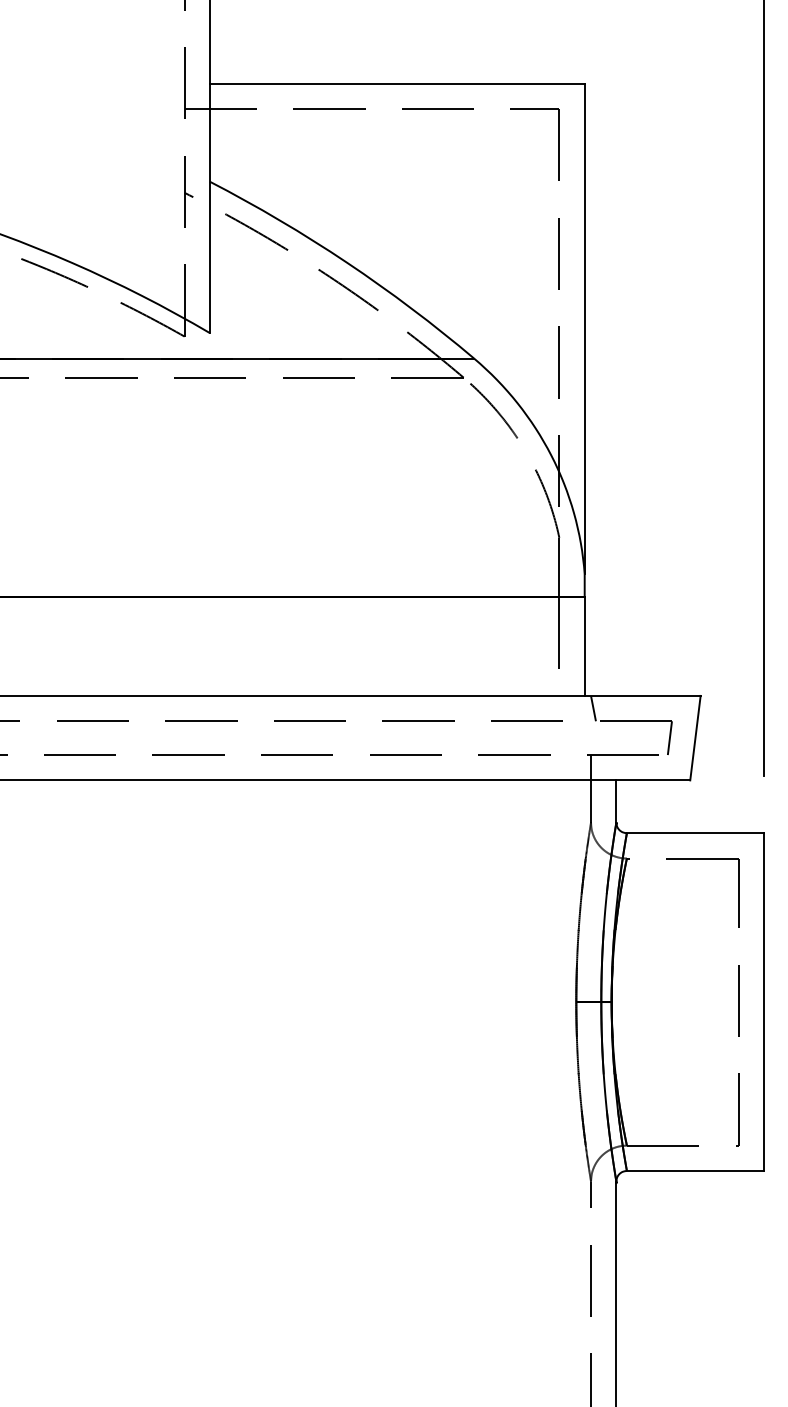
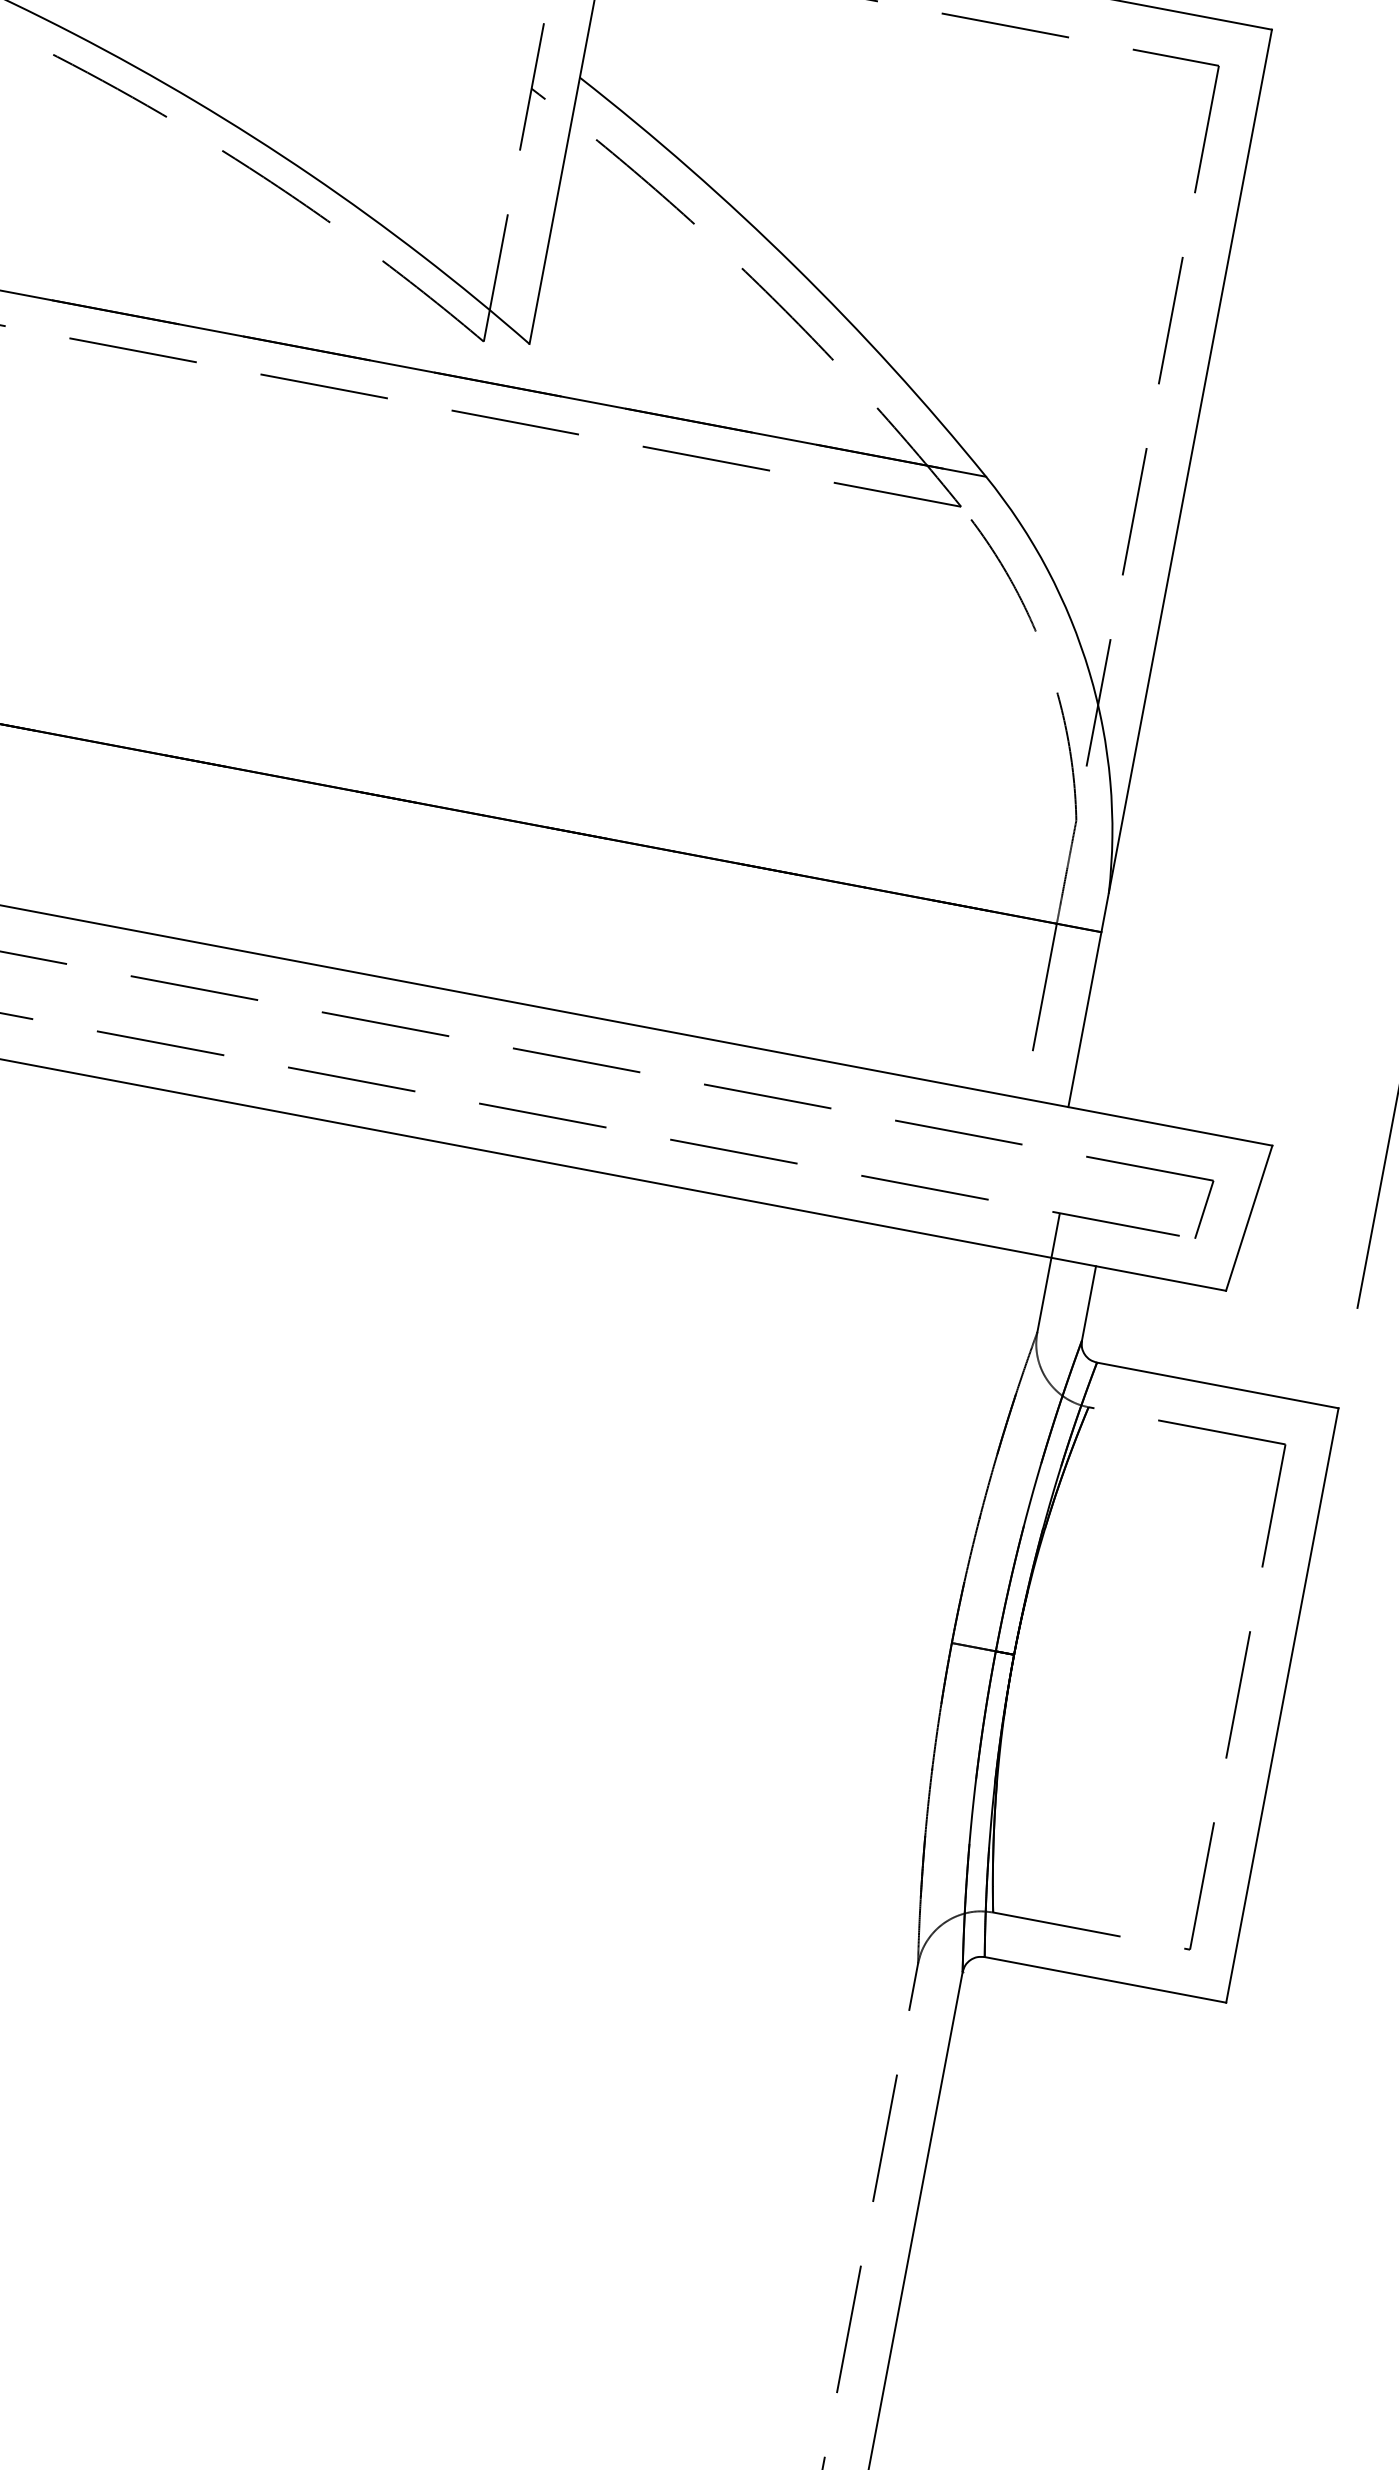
line: (593, 708) -> (1079, 1132), removed

